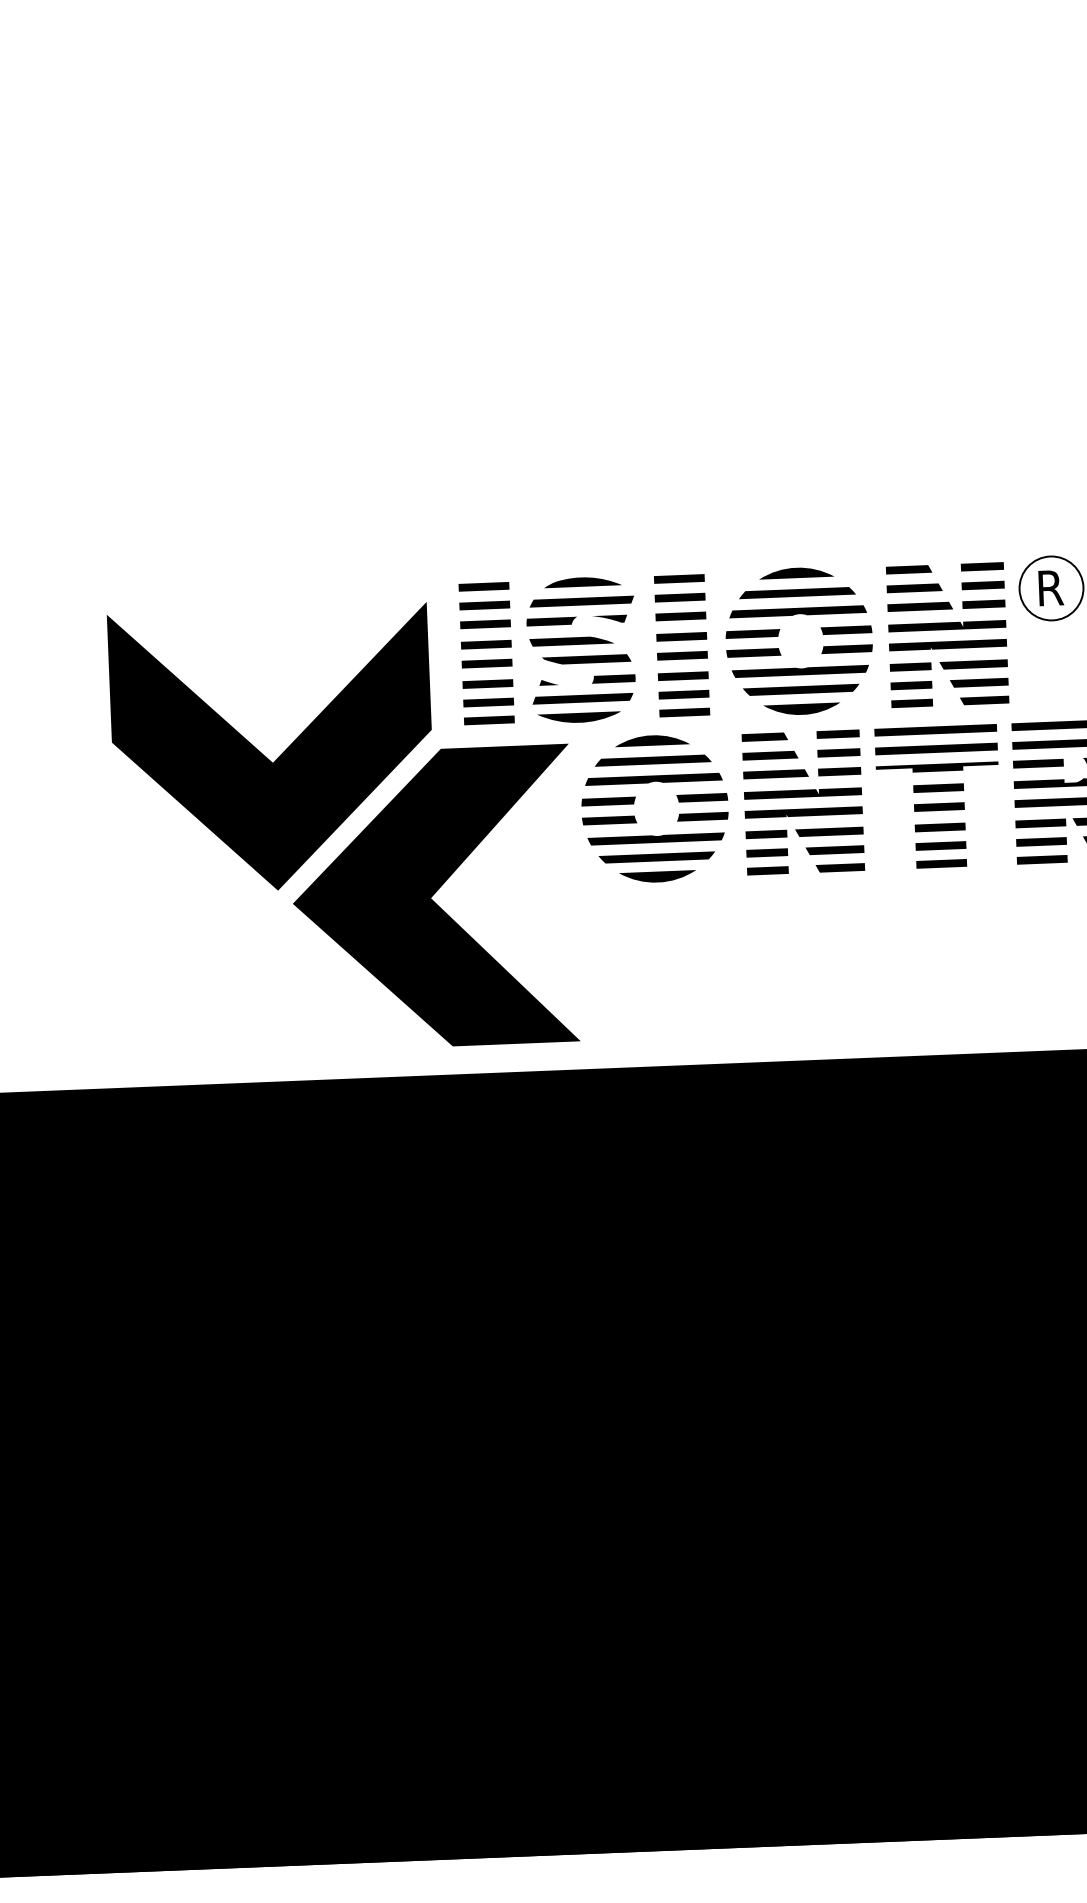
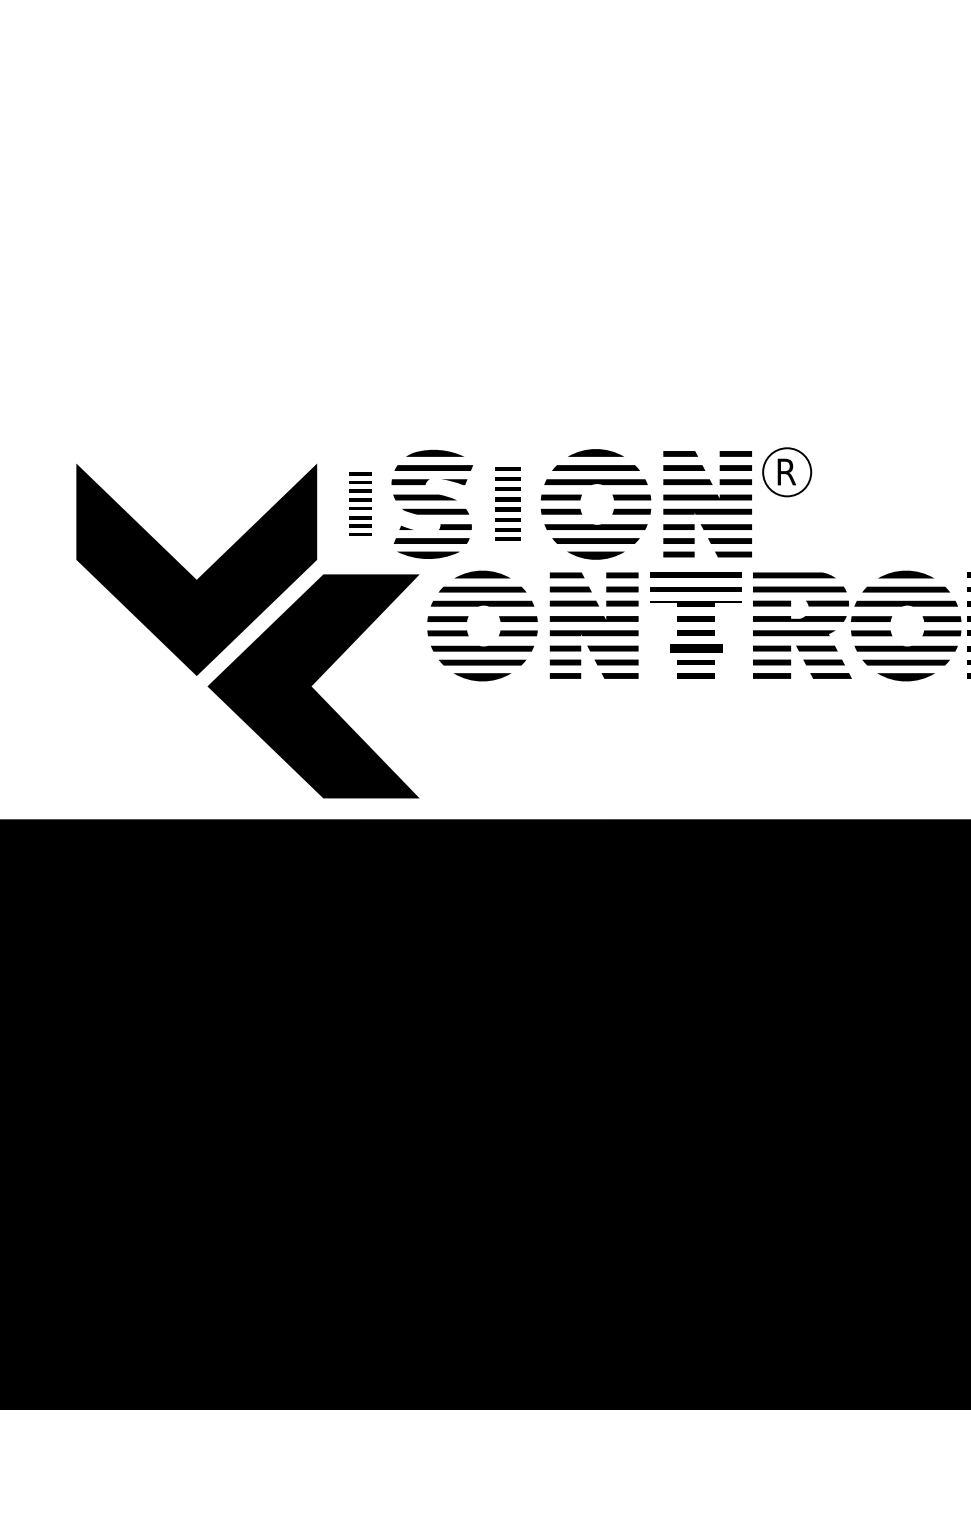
part: (681, 644) -> (507, 503), size x0.7
part: (486, 652) -> (360, 503), size x0.6
part: (939, 827) -> (695, 648), size x1.4

